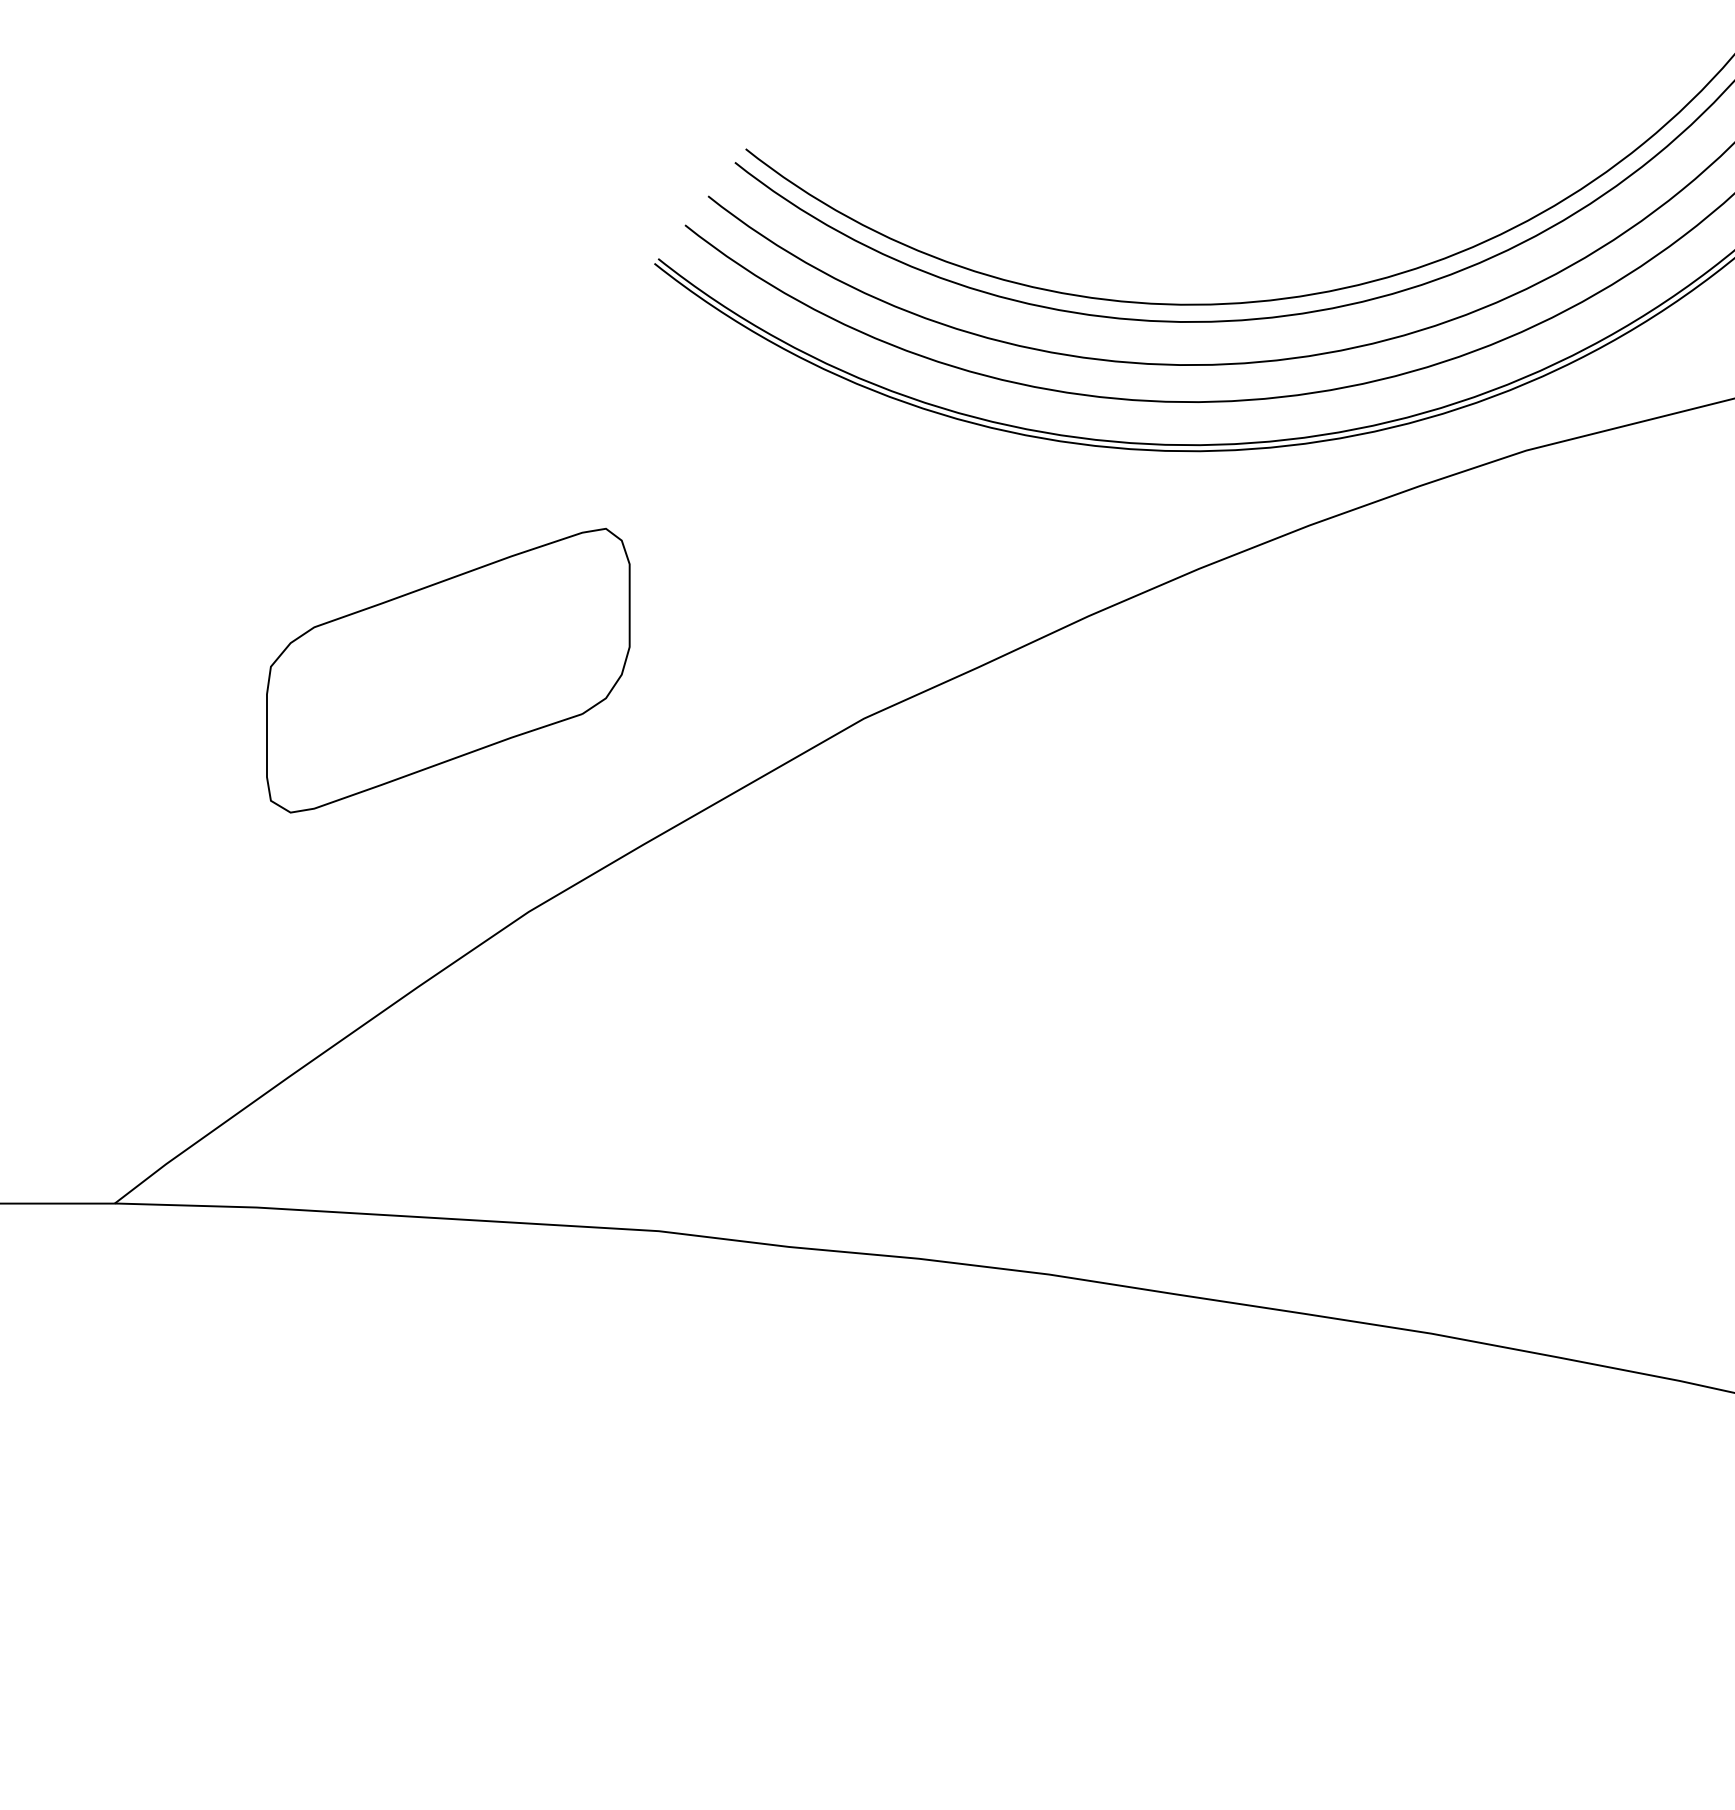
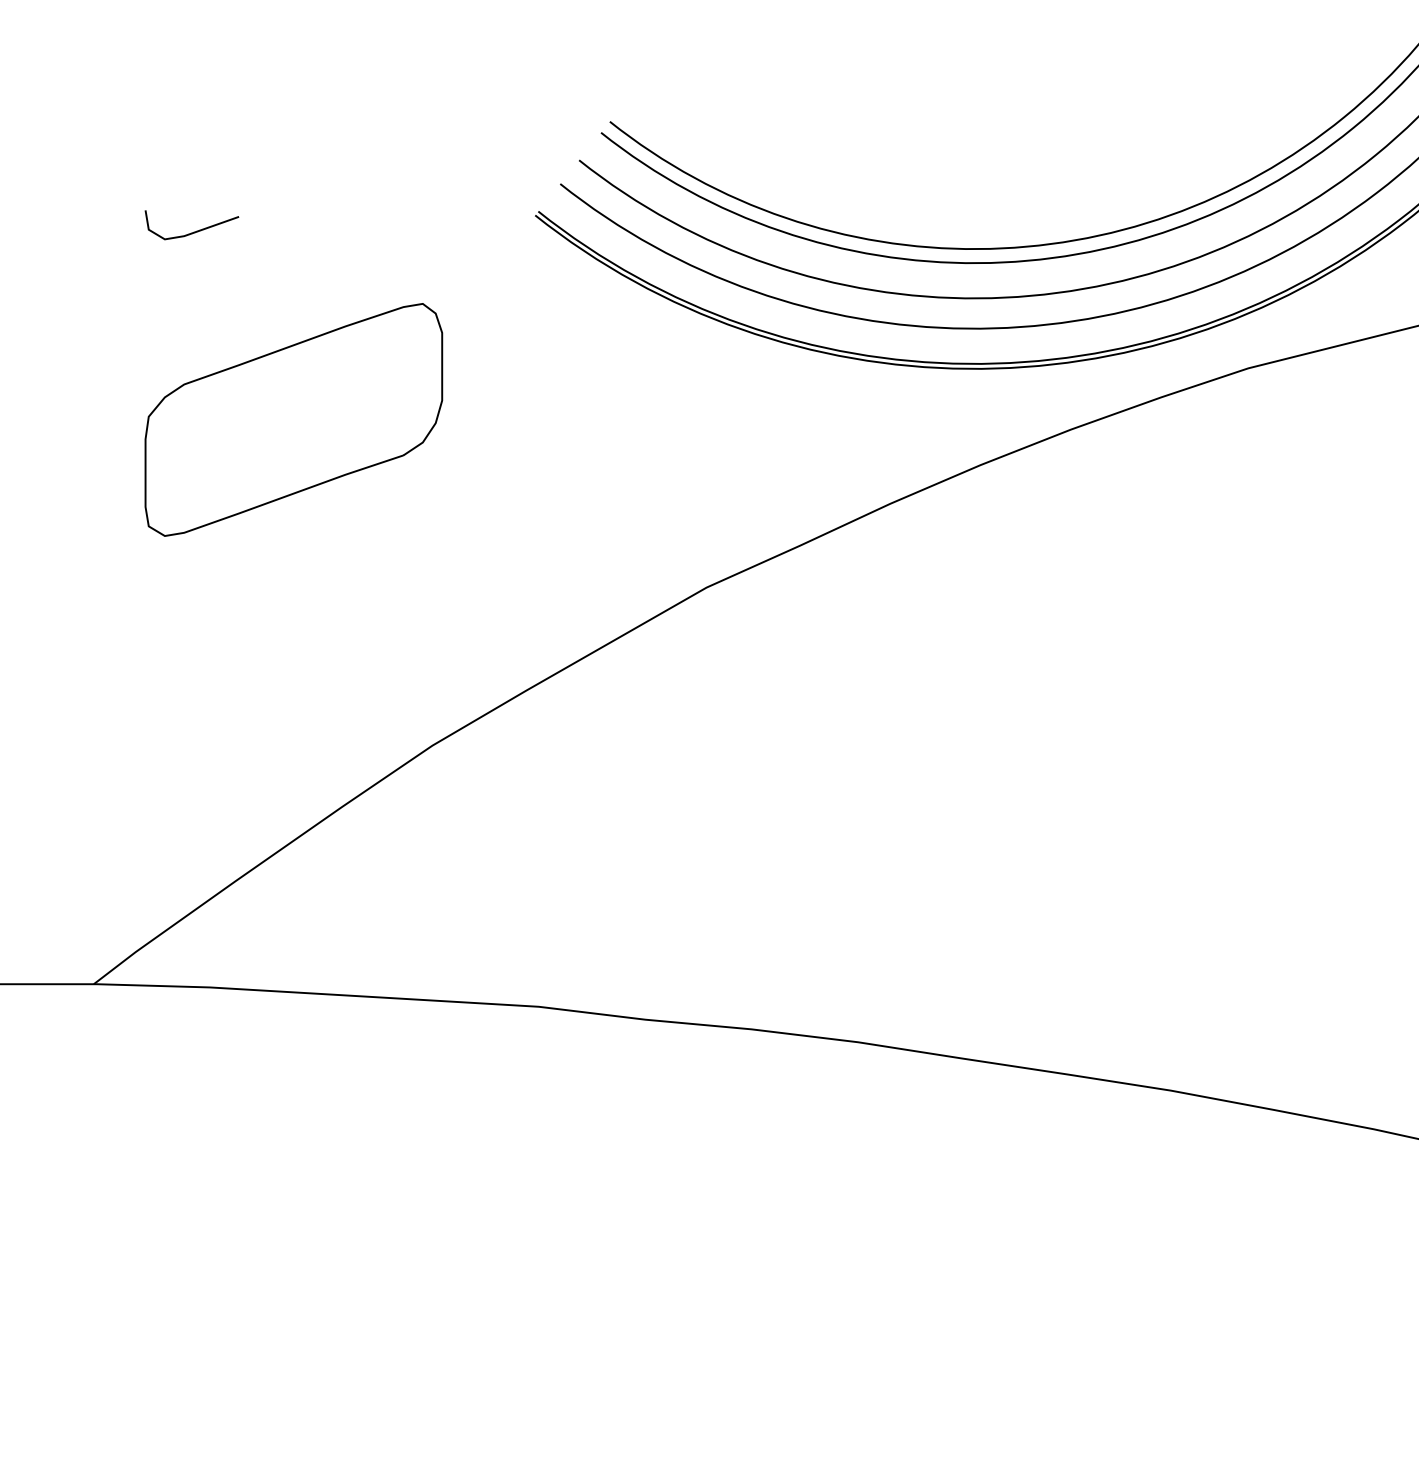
curve: (237, 283) -> (194, 231), added
part: (448, 670) -> (294, 419), moved

